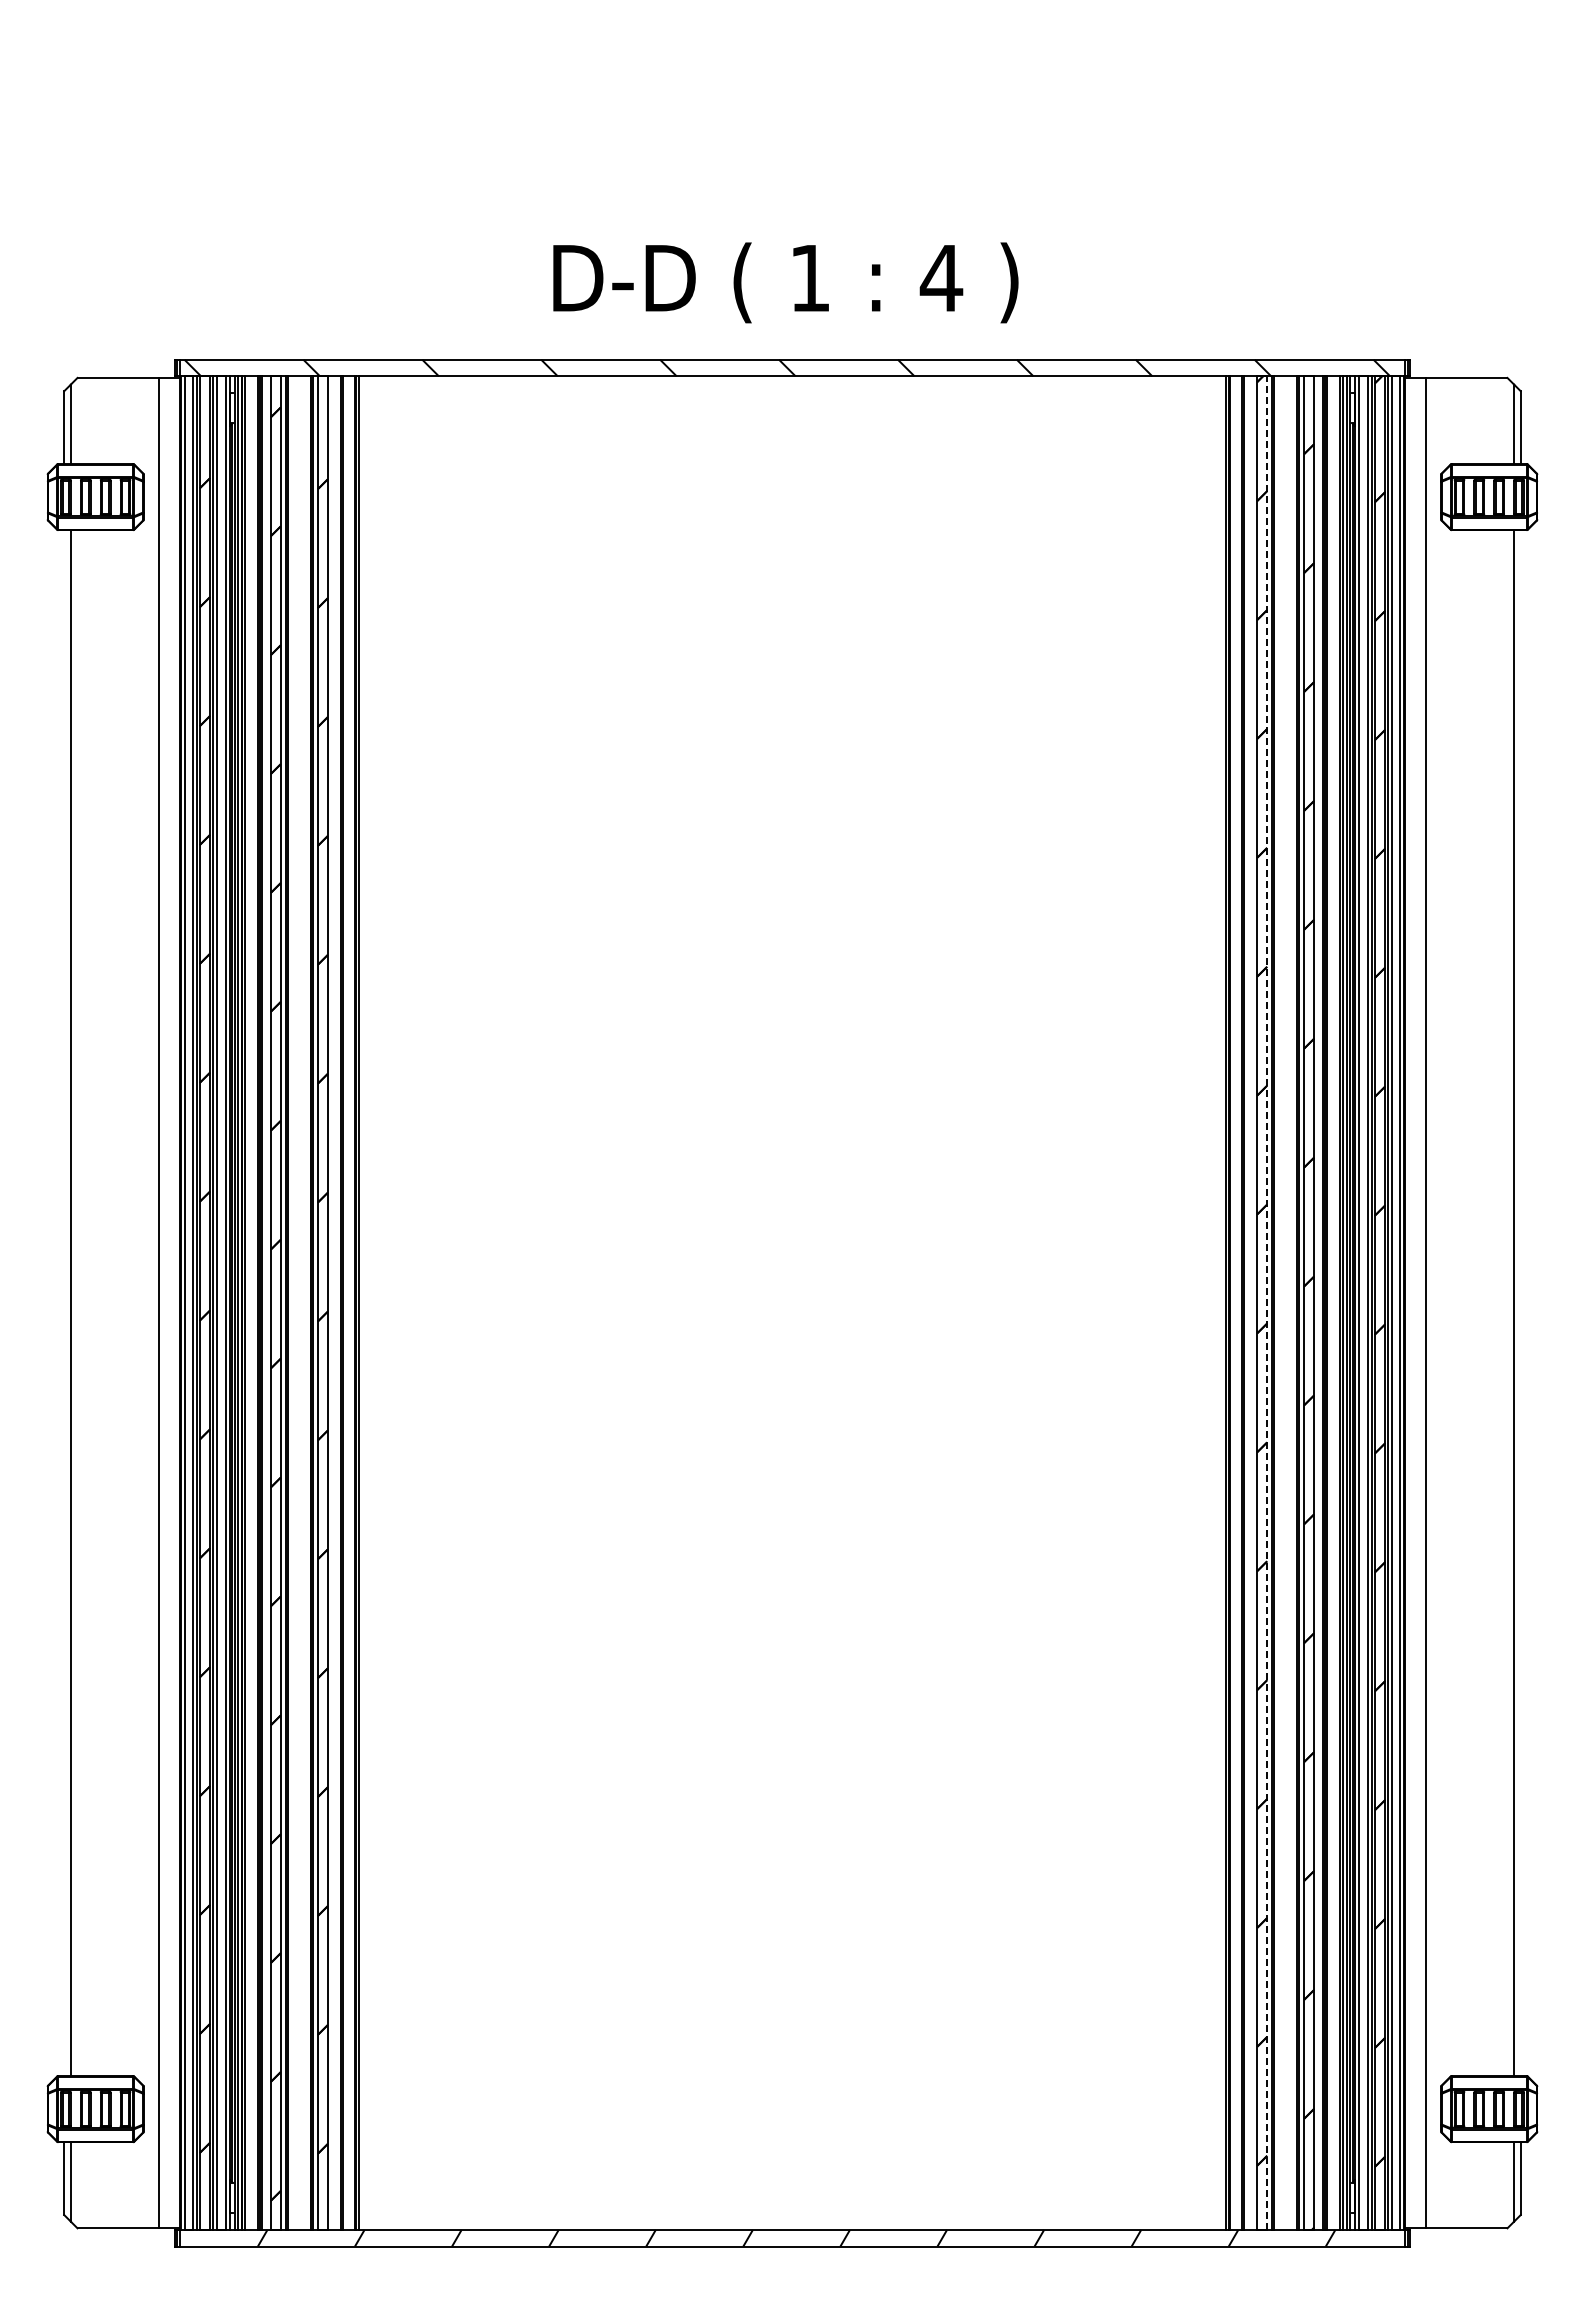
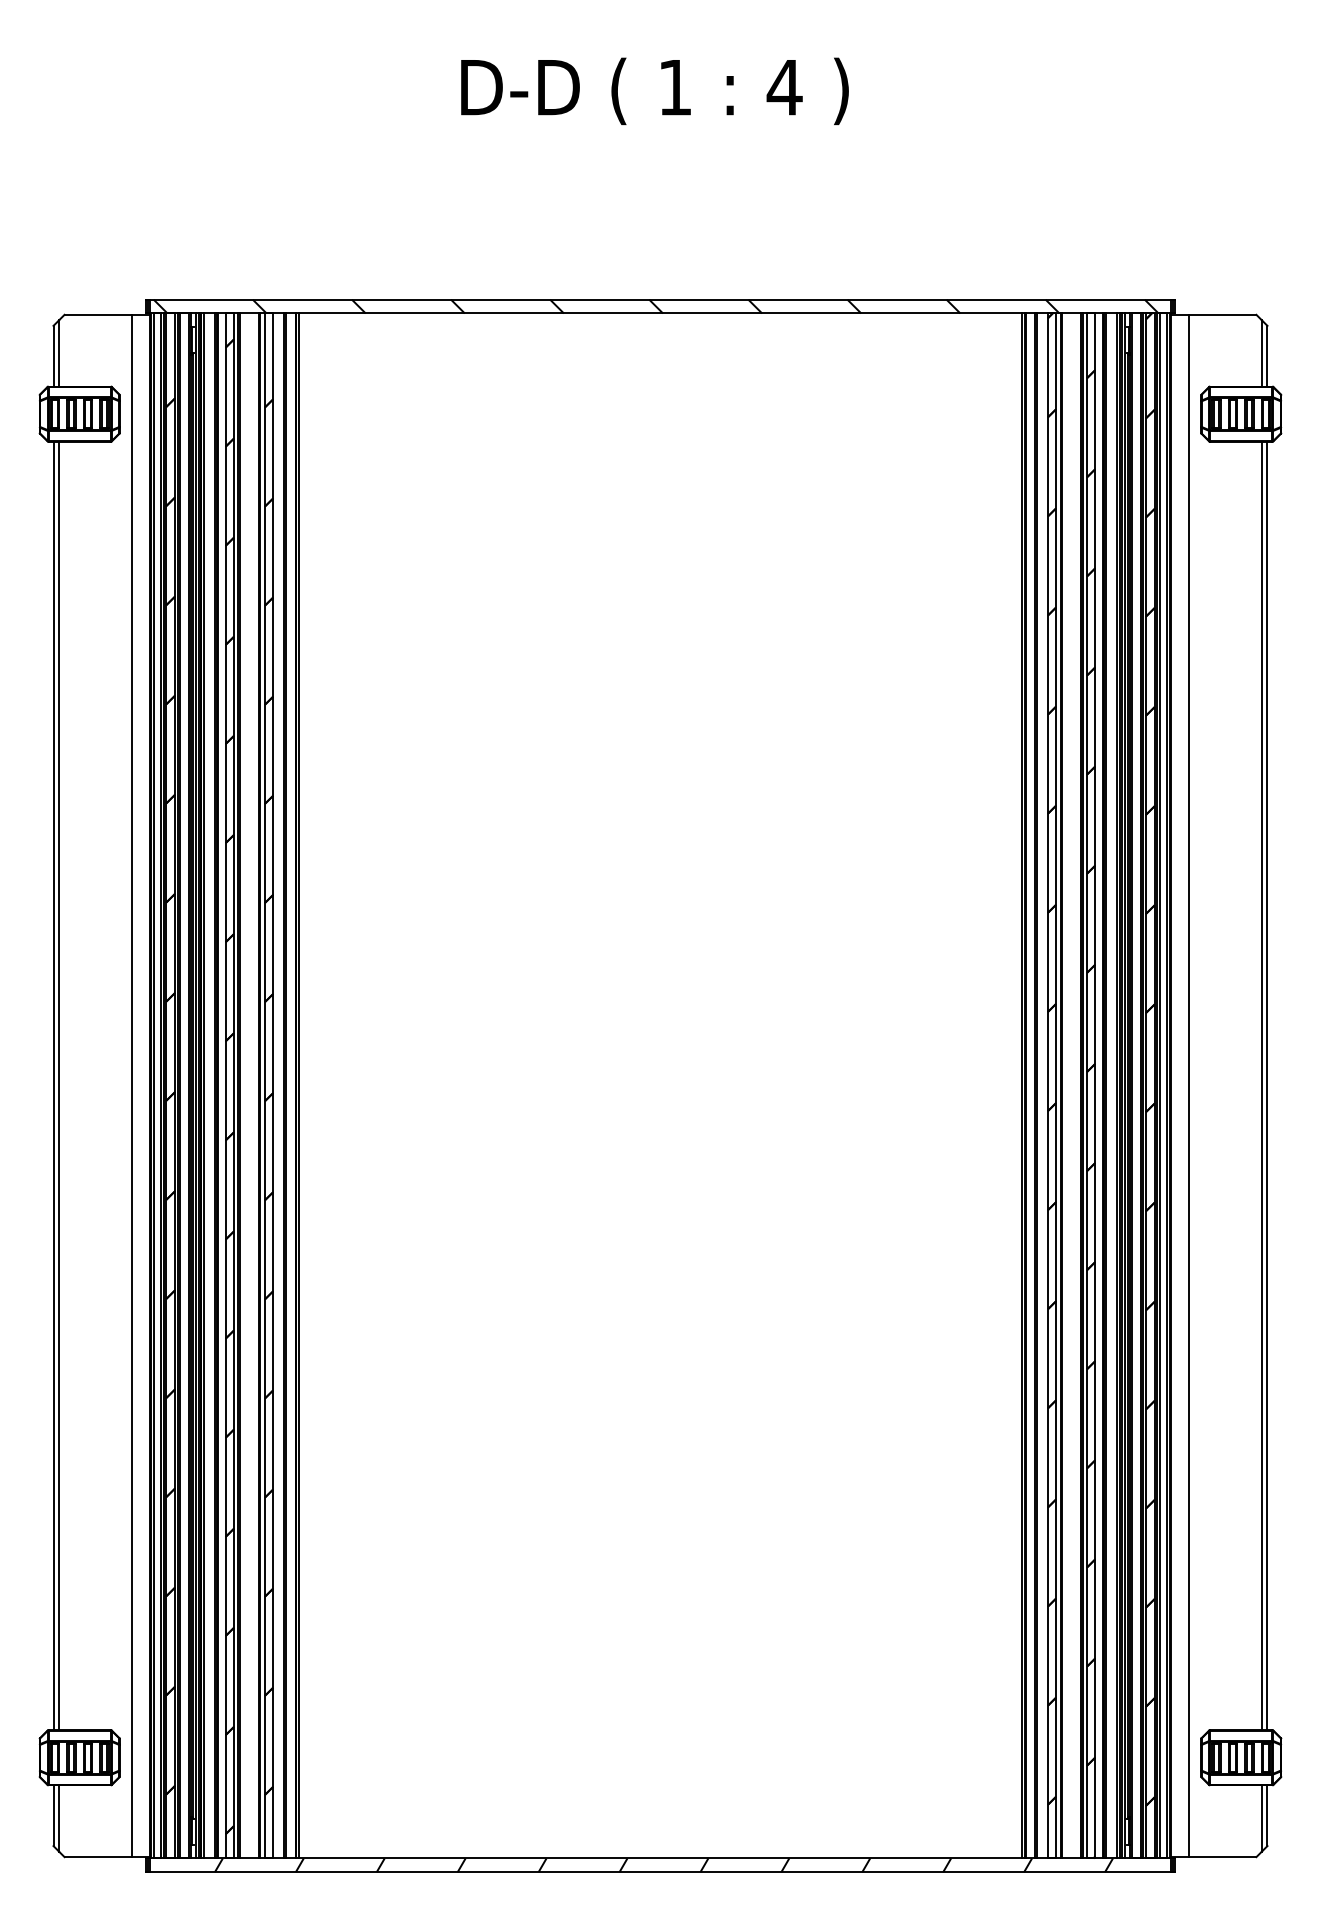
text: (785, 282) -> (654, 91), moved
line: (64, 1303) -> (53, 1086), added
line: (1267, 1303) -> (1056, 1086), dashed -> solid
line: (1520, 1303) -> (1267, 1086), added

